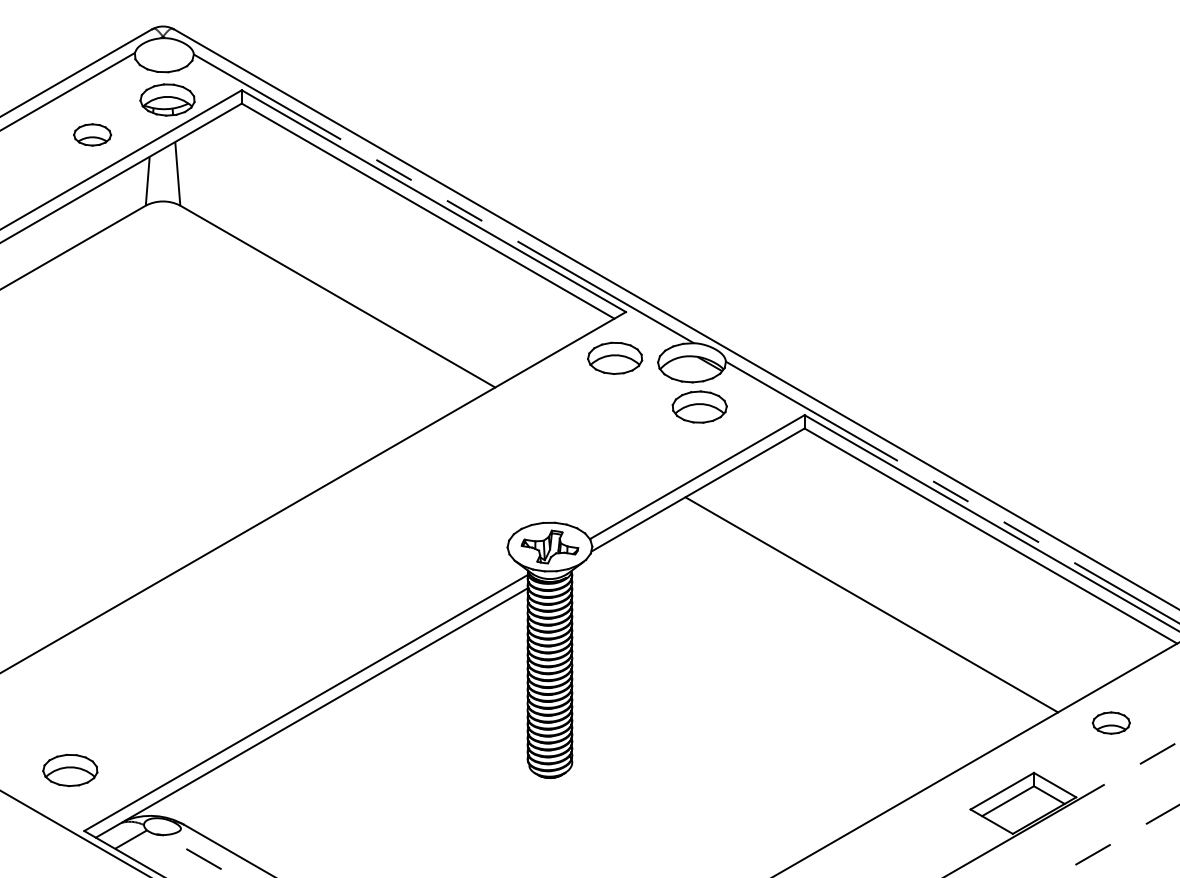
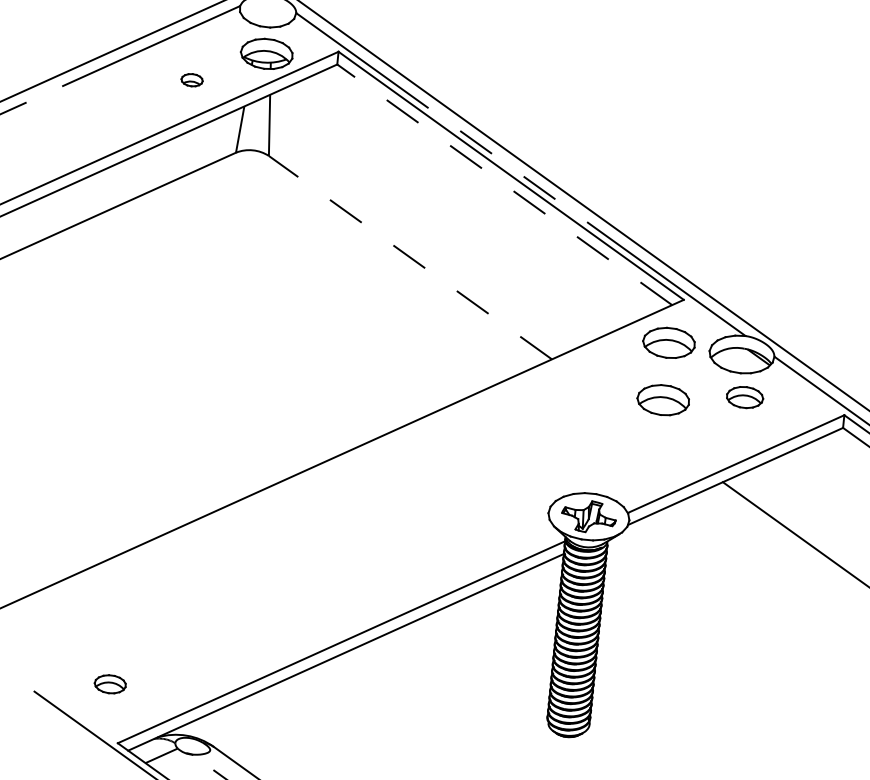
part: (92, 134) -> (191, 79), size x0.6
line: (427, 210) -> (504, 184), solid -> dashed
line: (337, 296) -> (410, 257), solid -> dashed
part: (699, 406) -> (744, 396), size x0.7
part: (615, 417) -> (663, 399), added
part: (70, 770) -> (110, 684), size x0.6

